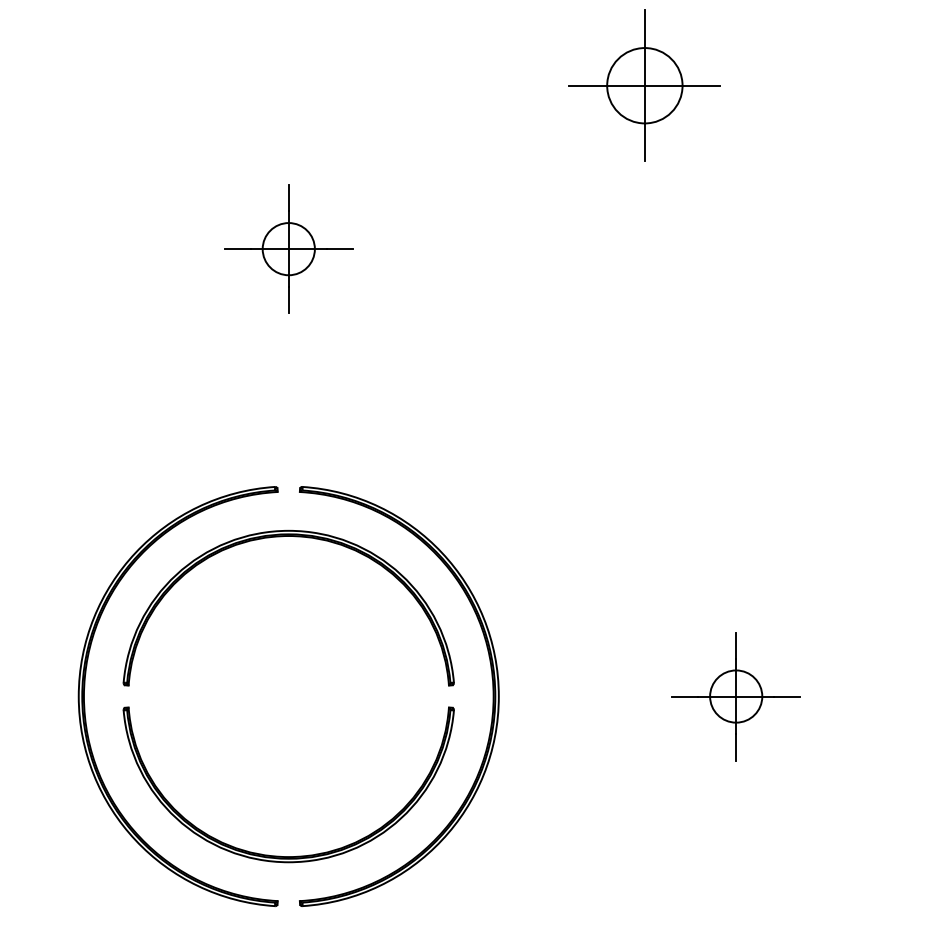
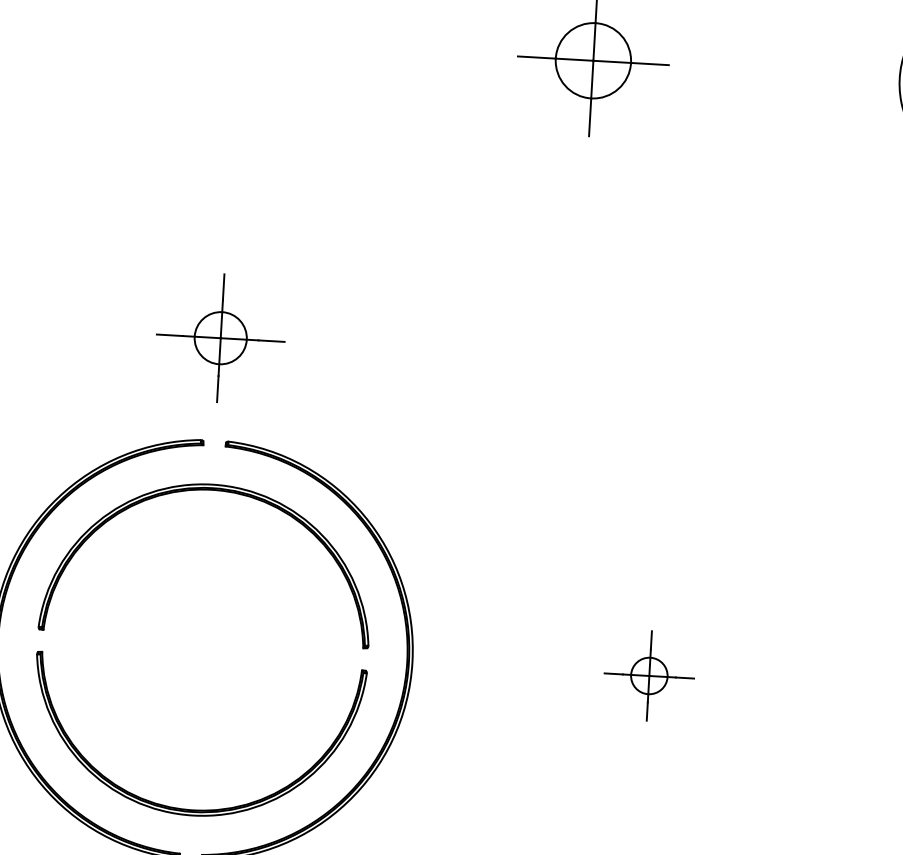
part: (288, 248) -> (220, 337), moved
part: (735, 696) -> (648, 675), size x0.7

